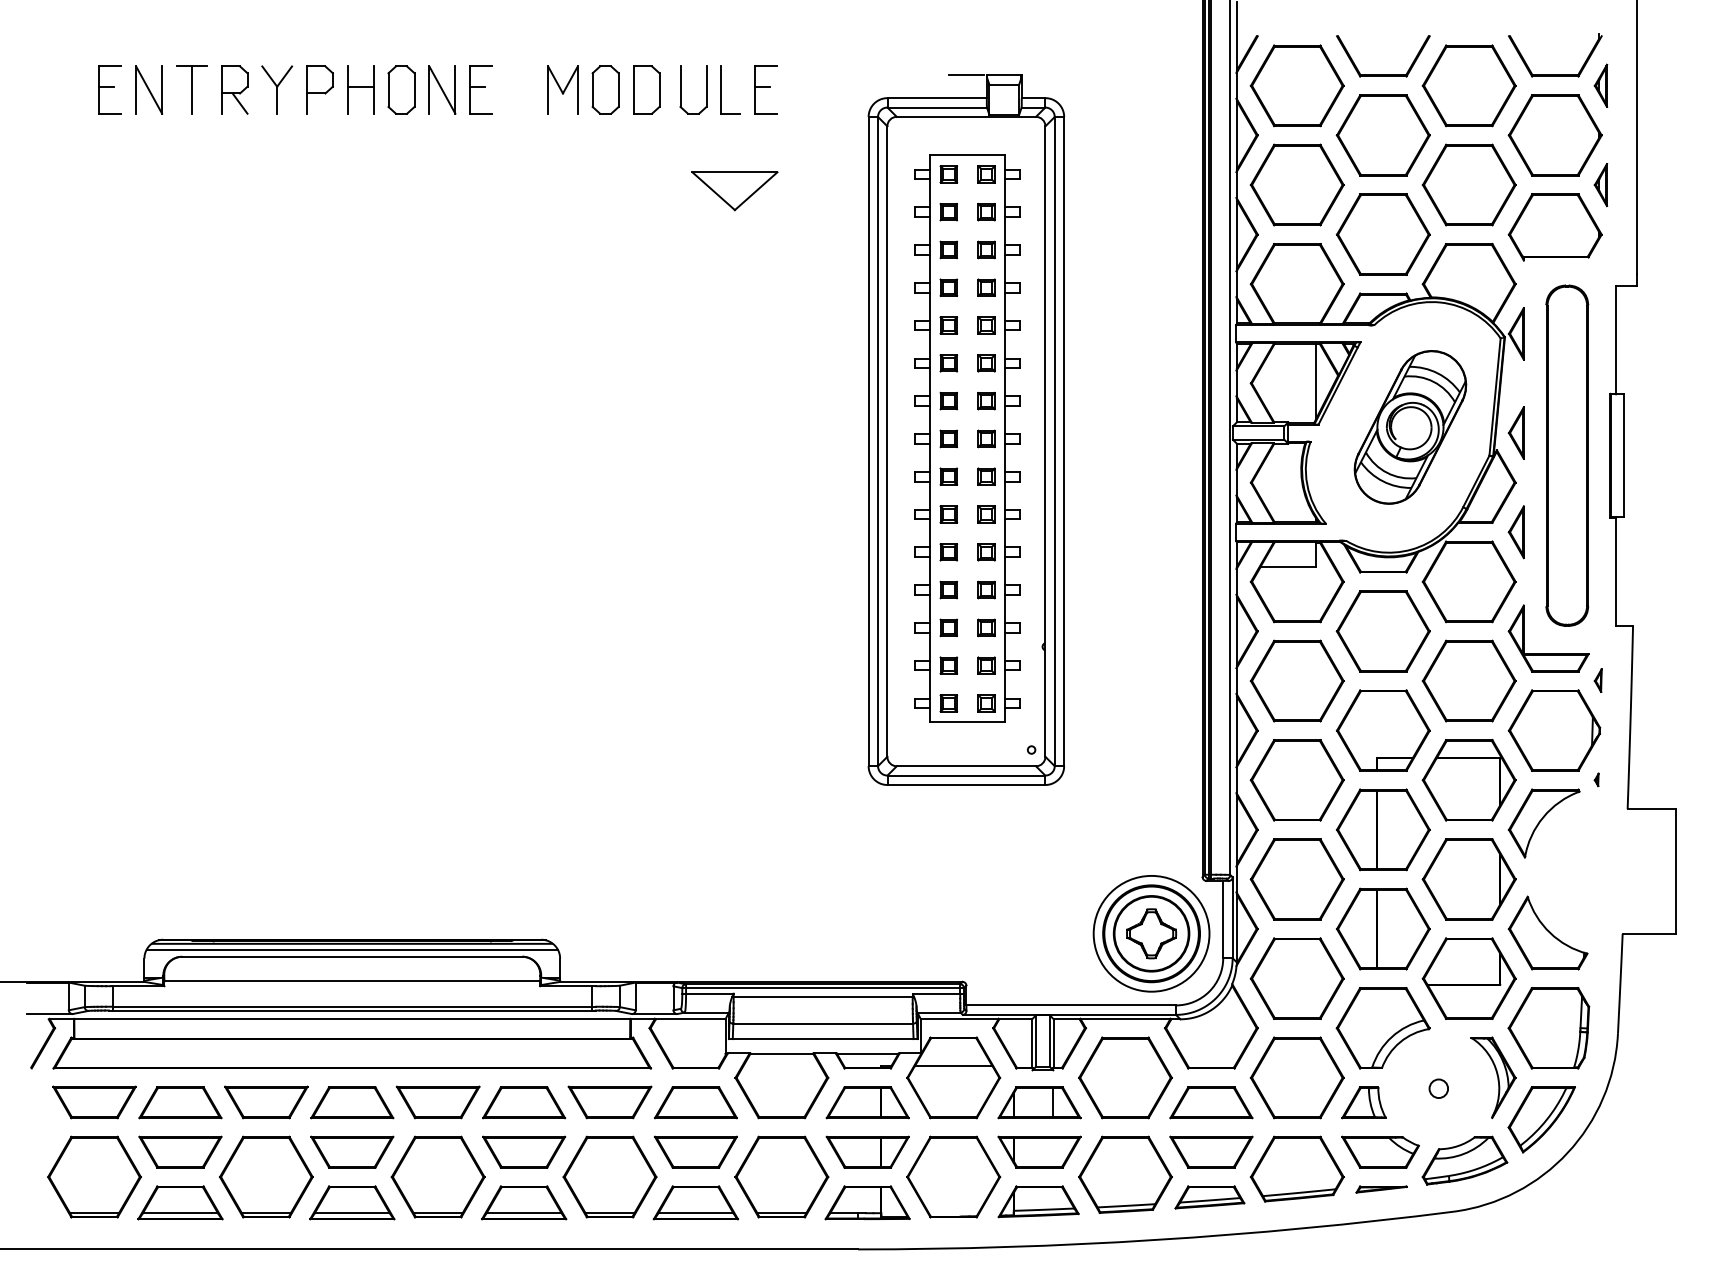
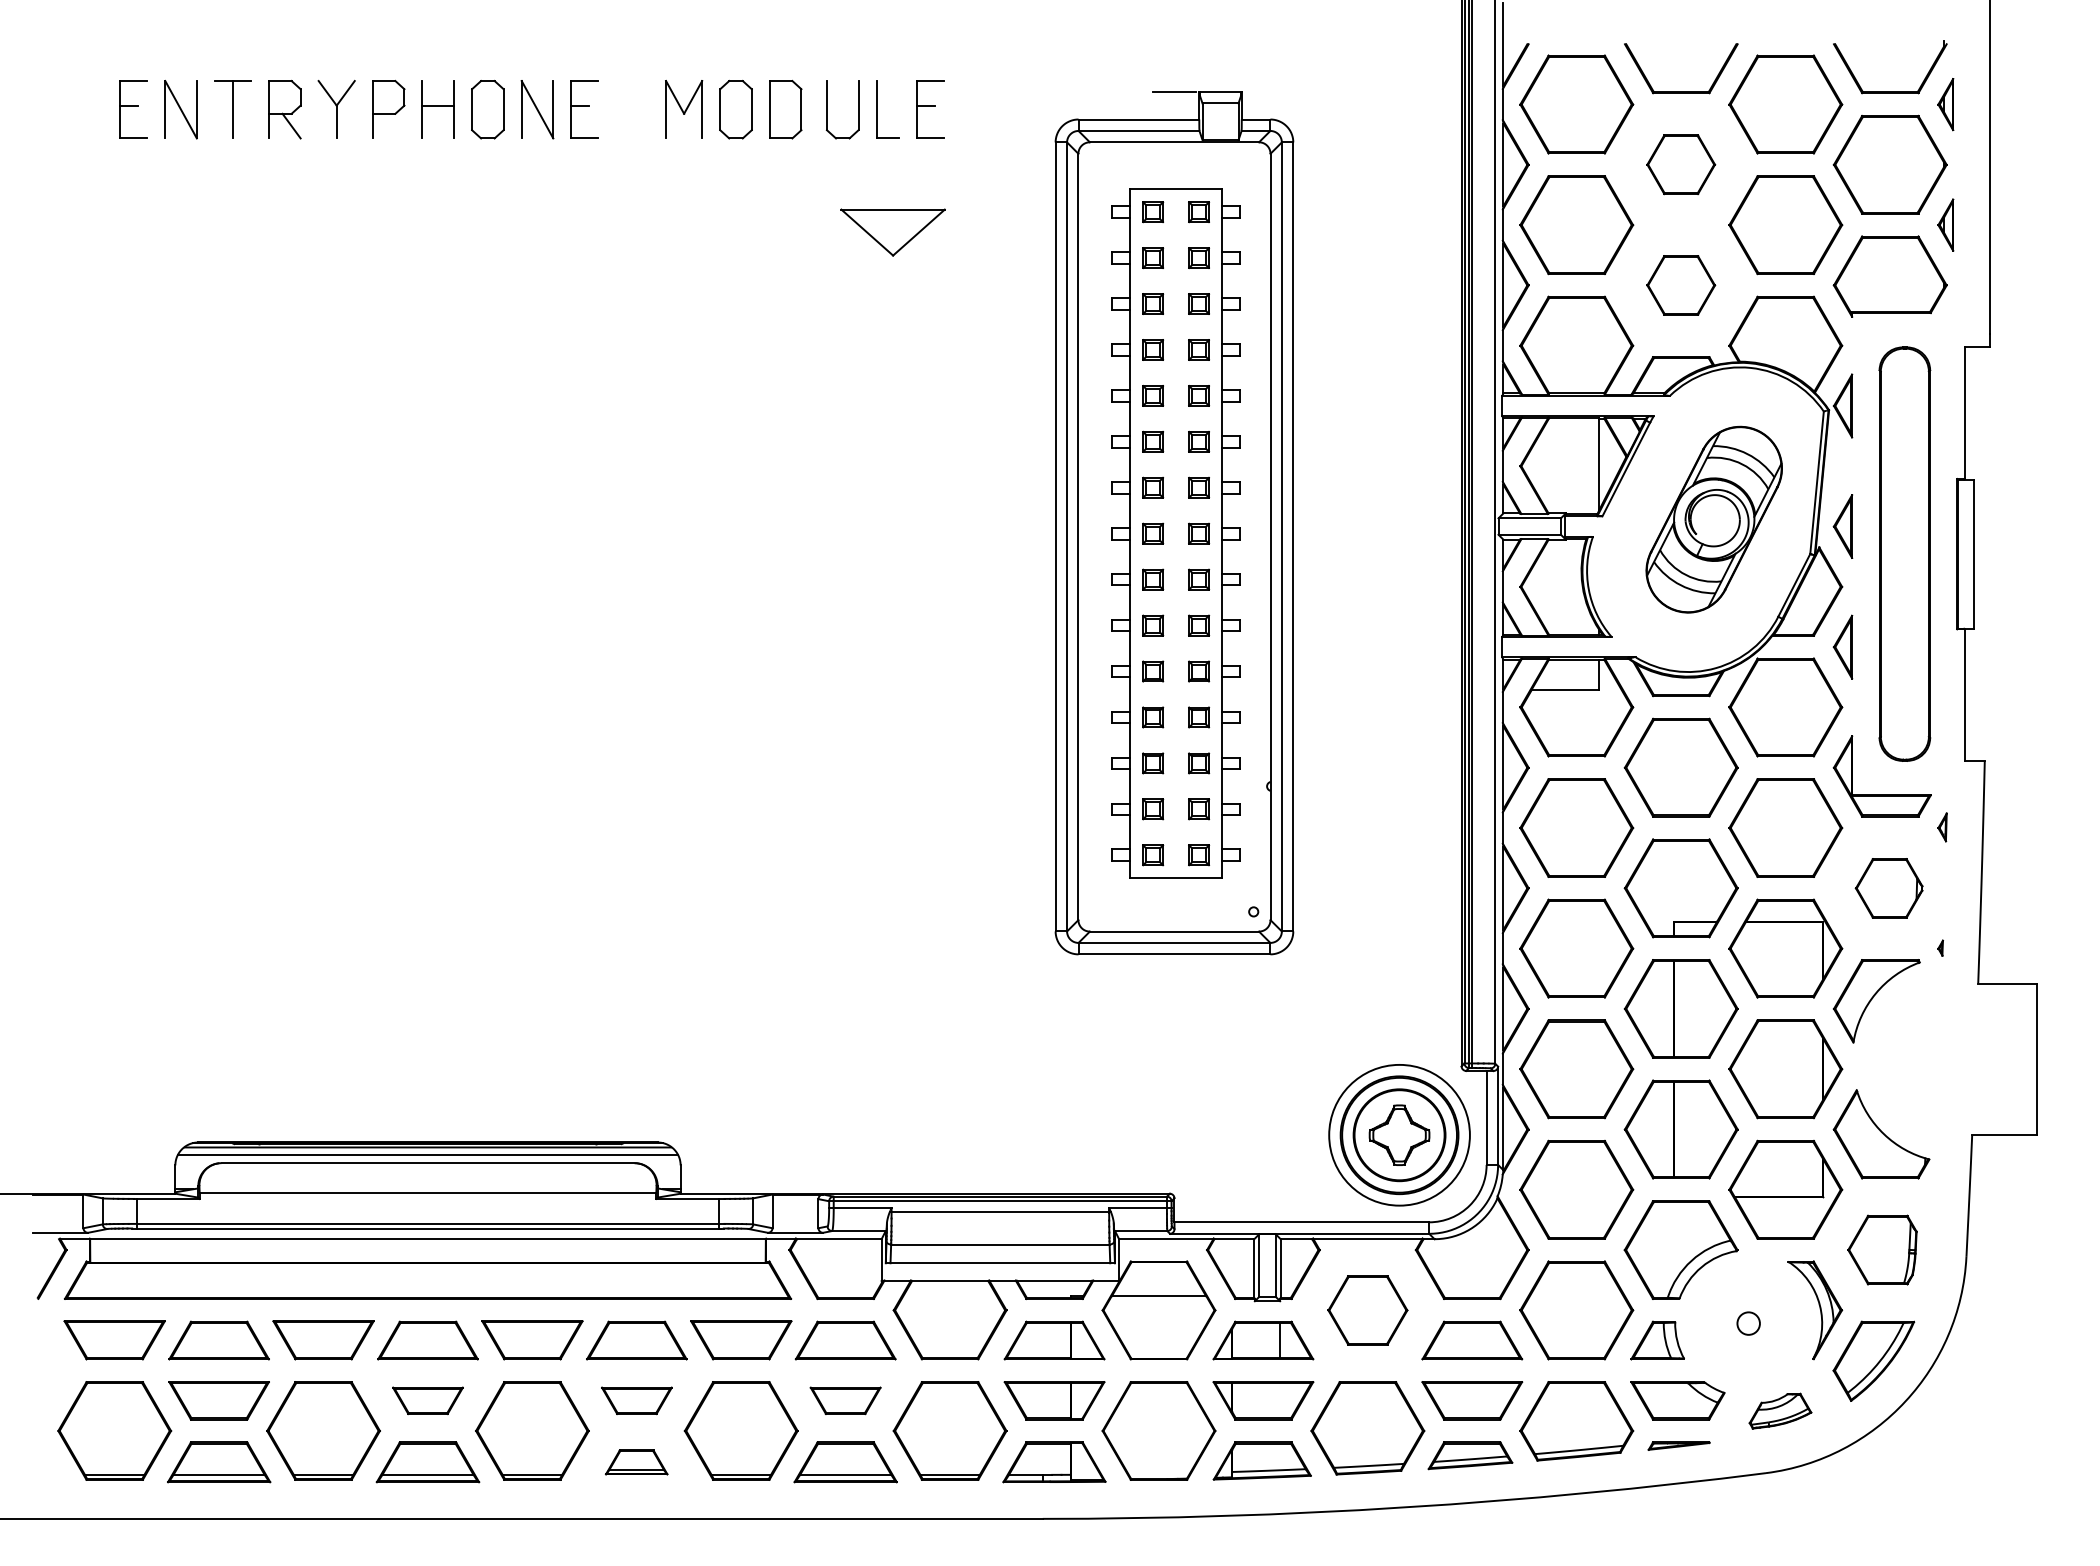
part: (1382, 135) -> (1680, 164), size x0.6
part: (1382, 234) -> (1680, 285), size x0.6
part: (1553, 730) -> (1888, 888), size x0.6
part: (1548, 1027) -> (1882, 1249), size x0.7
part: (1125, 1077) -> (1367, 1310), size x0.7
part: (351, 1152) -> (427, 1400), size x0.7
part: (523, 1152) -> (636, 1400), size x0.7
part: (695, 1152) -> (845, 1400), size x0.7
part: (1464, 1161) -> (1780, 1411), size x0.6
part: (523, 1203) -> (636, 1462), size x0.6

